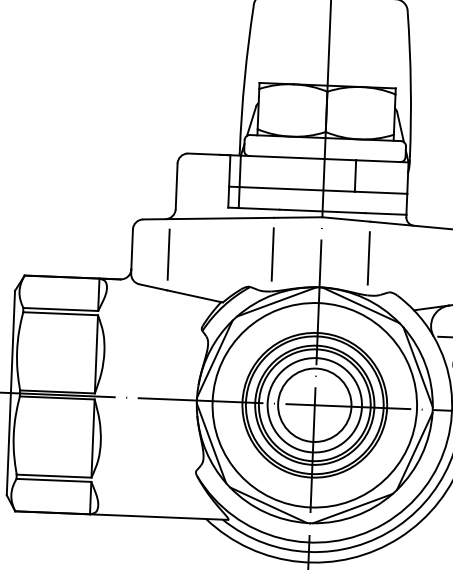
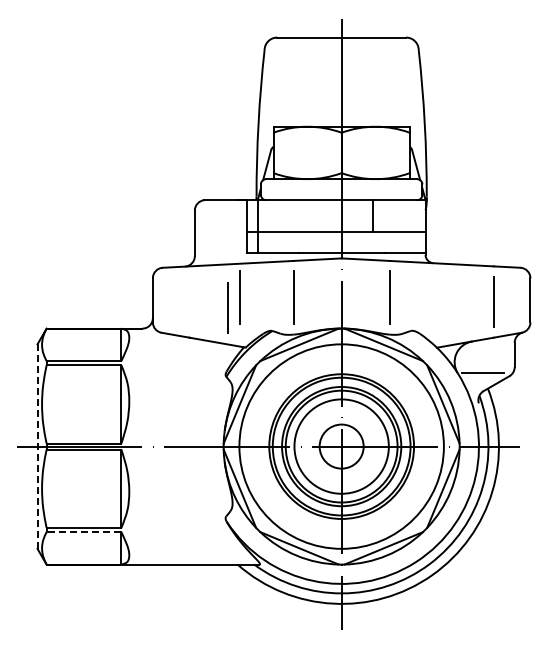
line: (218, 252) -> (239, 297), added
line: (168, 254) -> (227, 307), moved
line: (10, 392) -> (37, 446), solid -> dashed
circle: (314, 405) -> (341, 446), size x0.6
line: (53, 480) -> (83, 532), solid -> dashed

